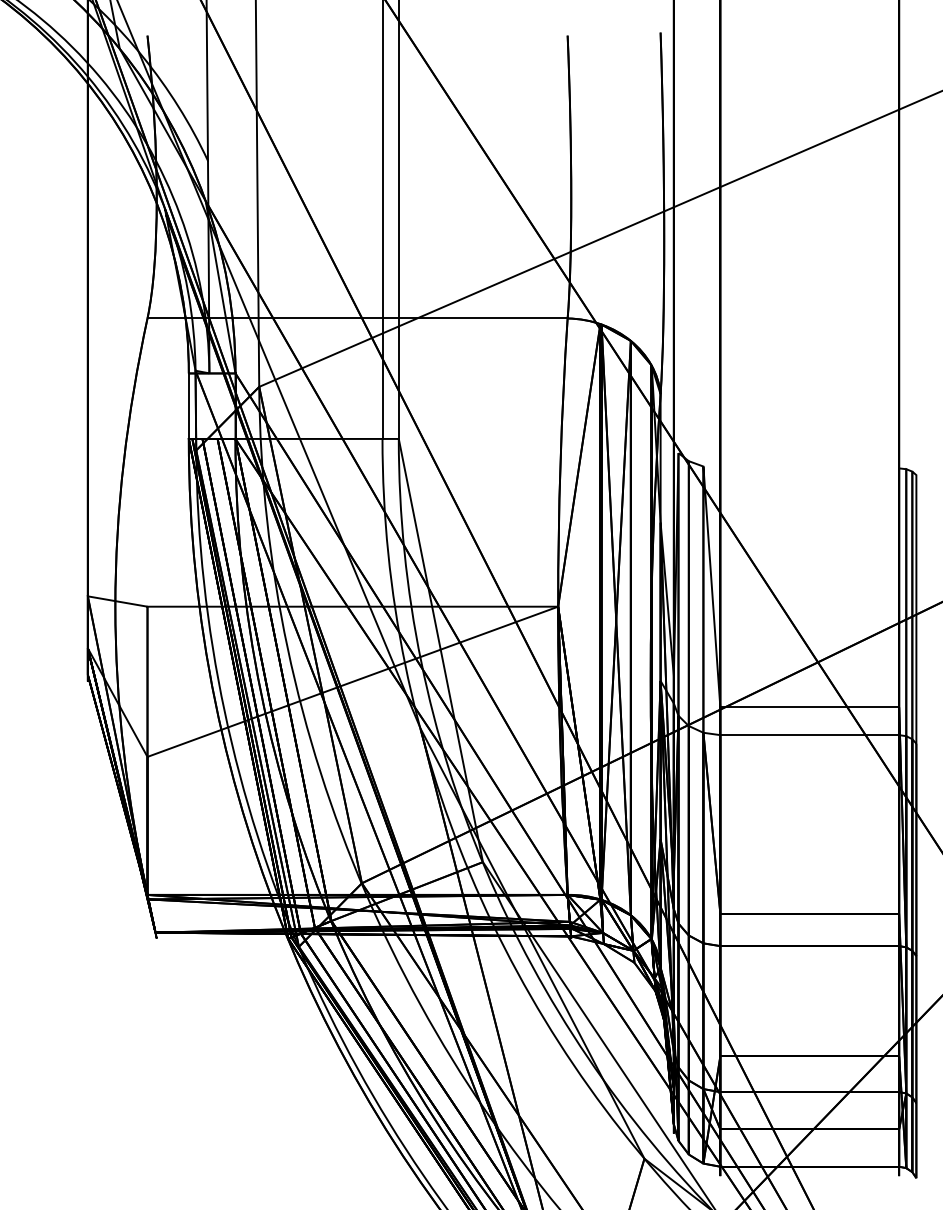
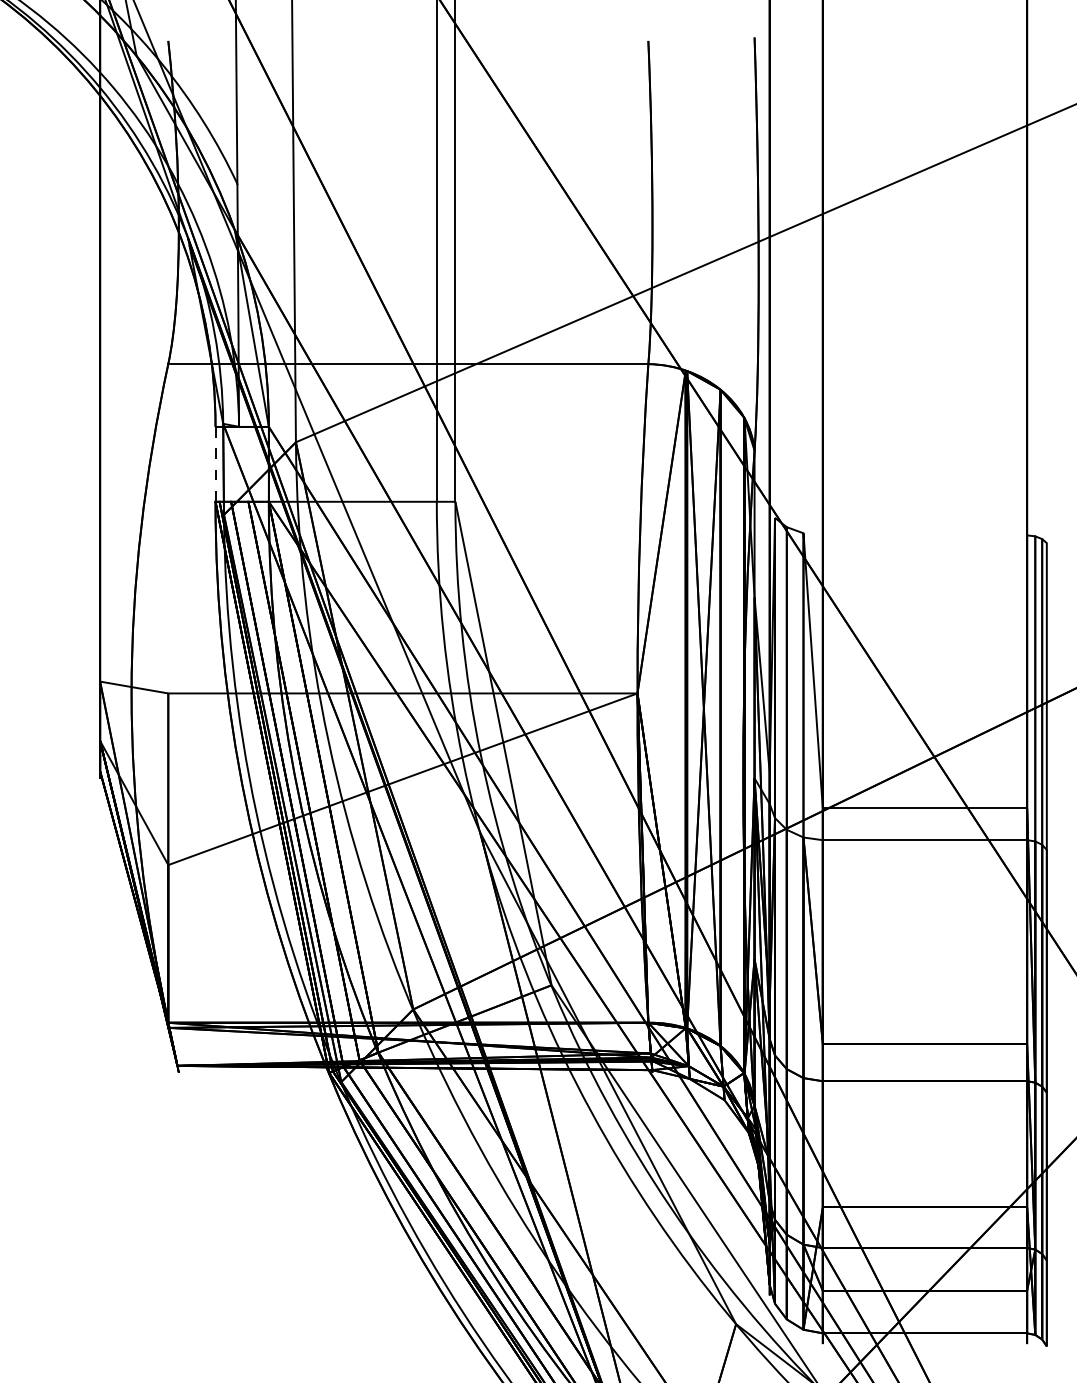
line: (188, 406) -> (215, 464), solid -> dashed

